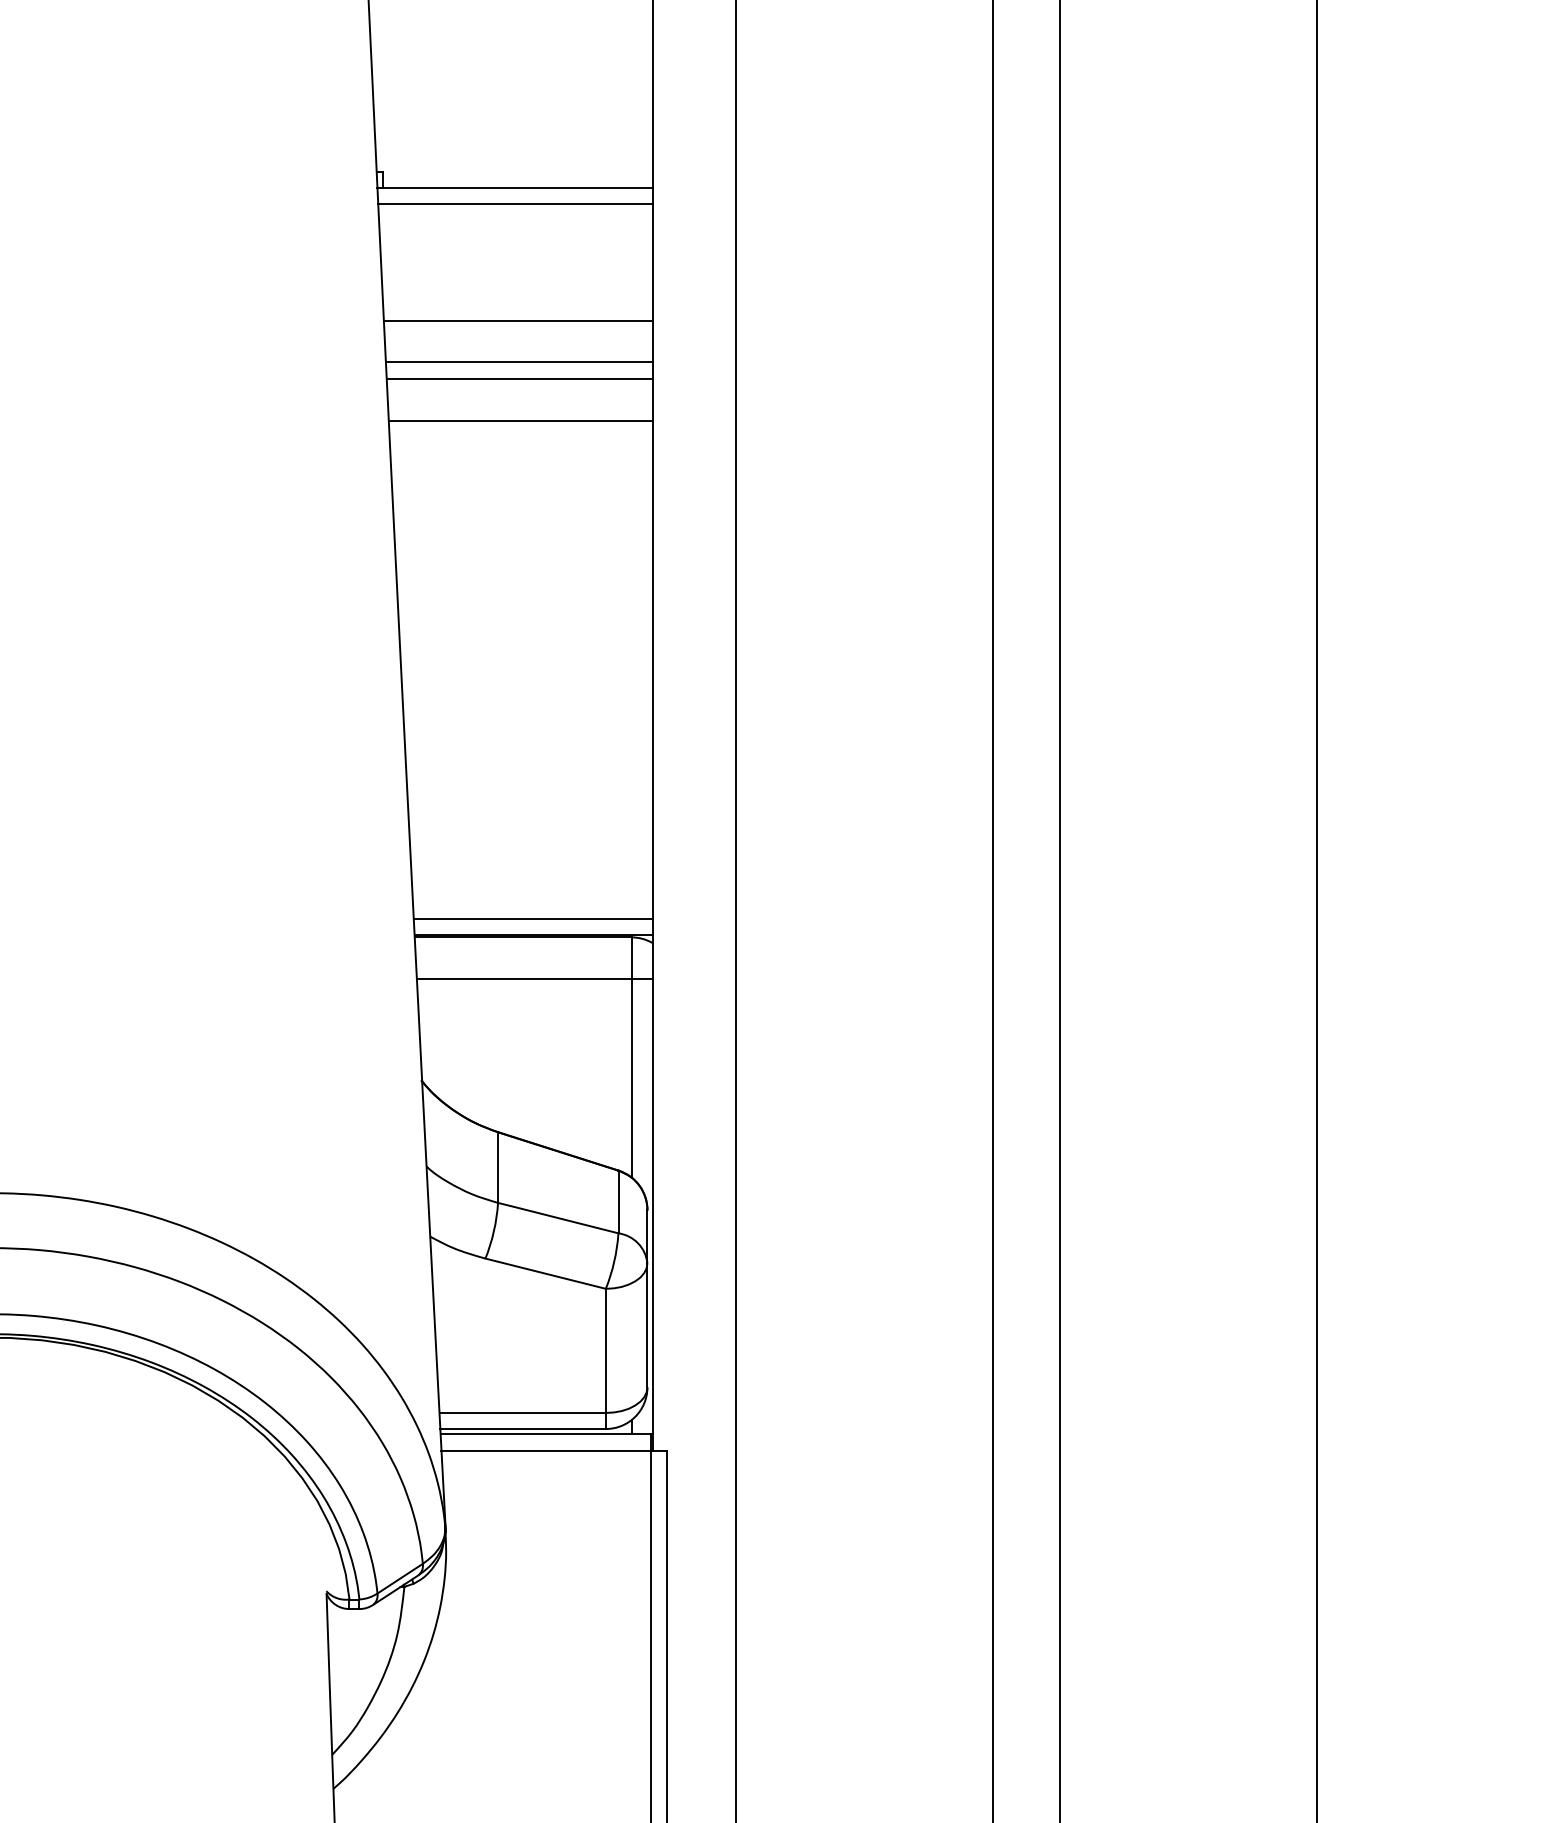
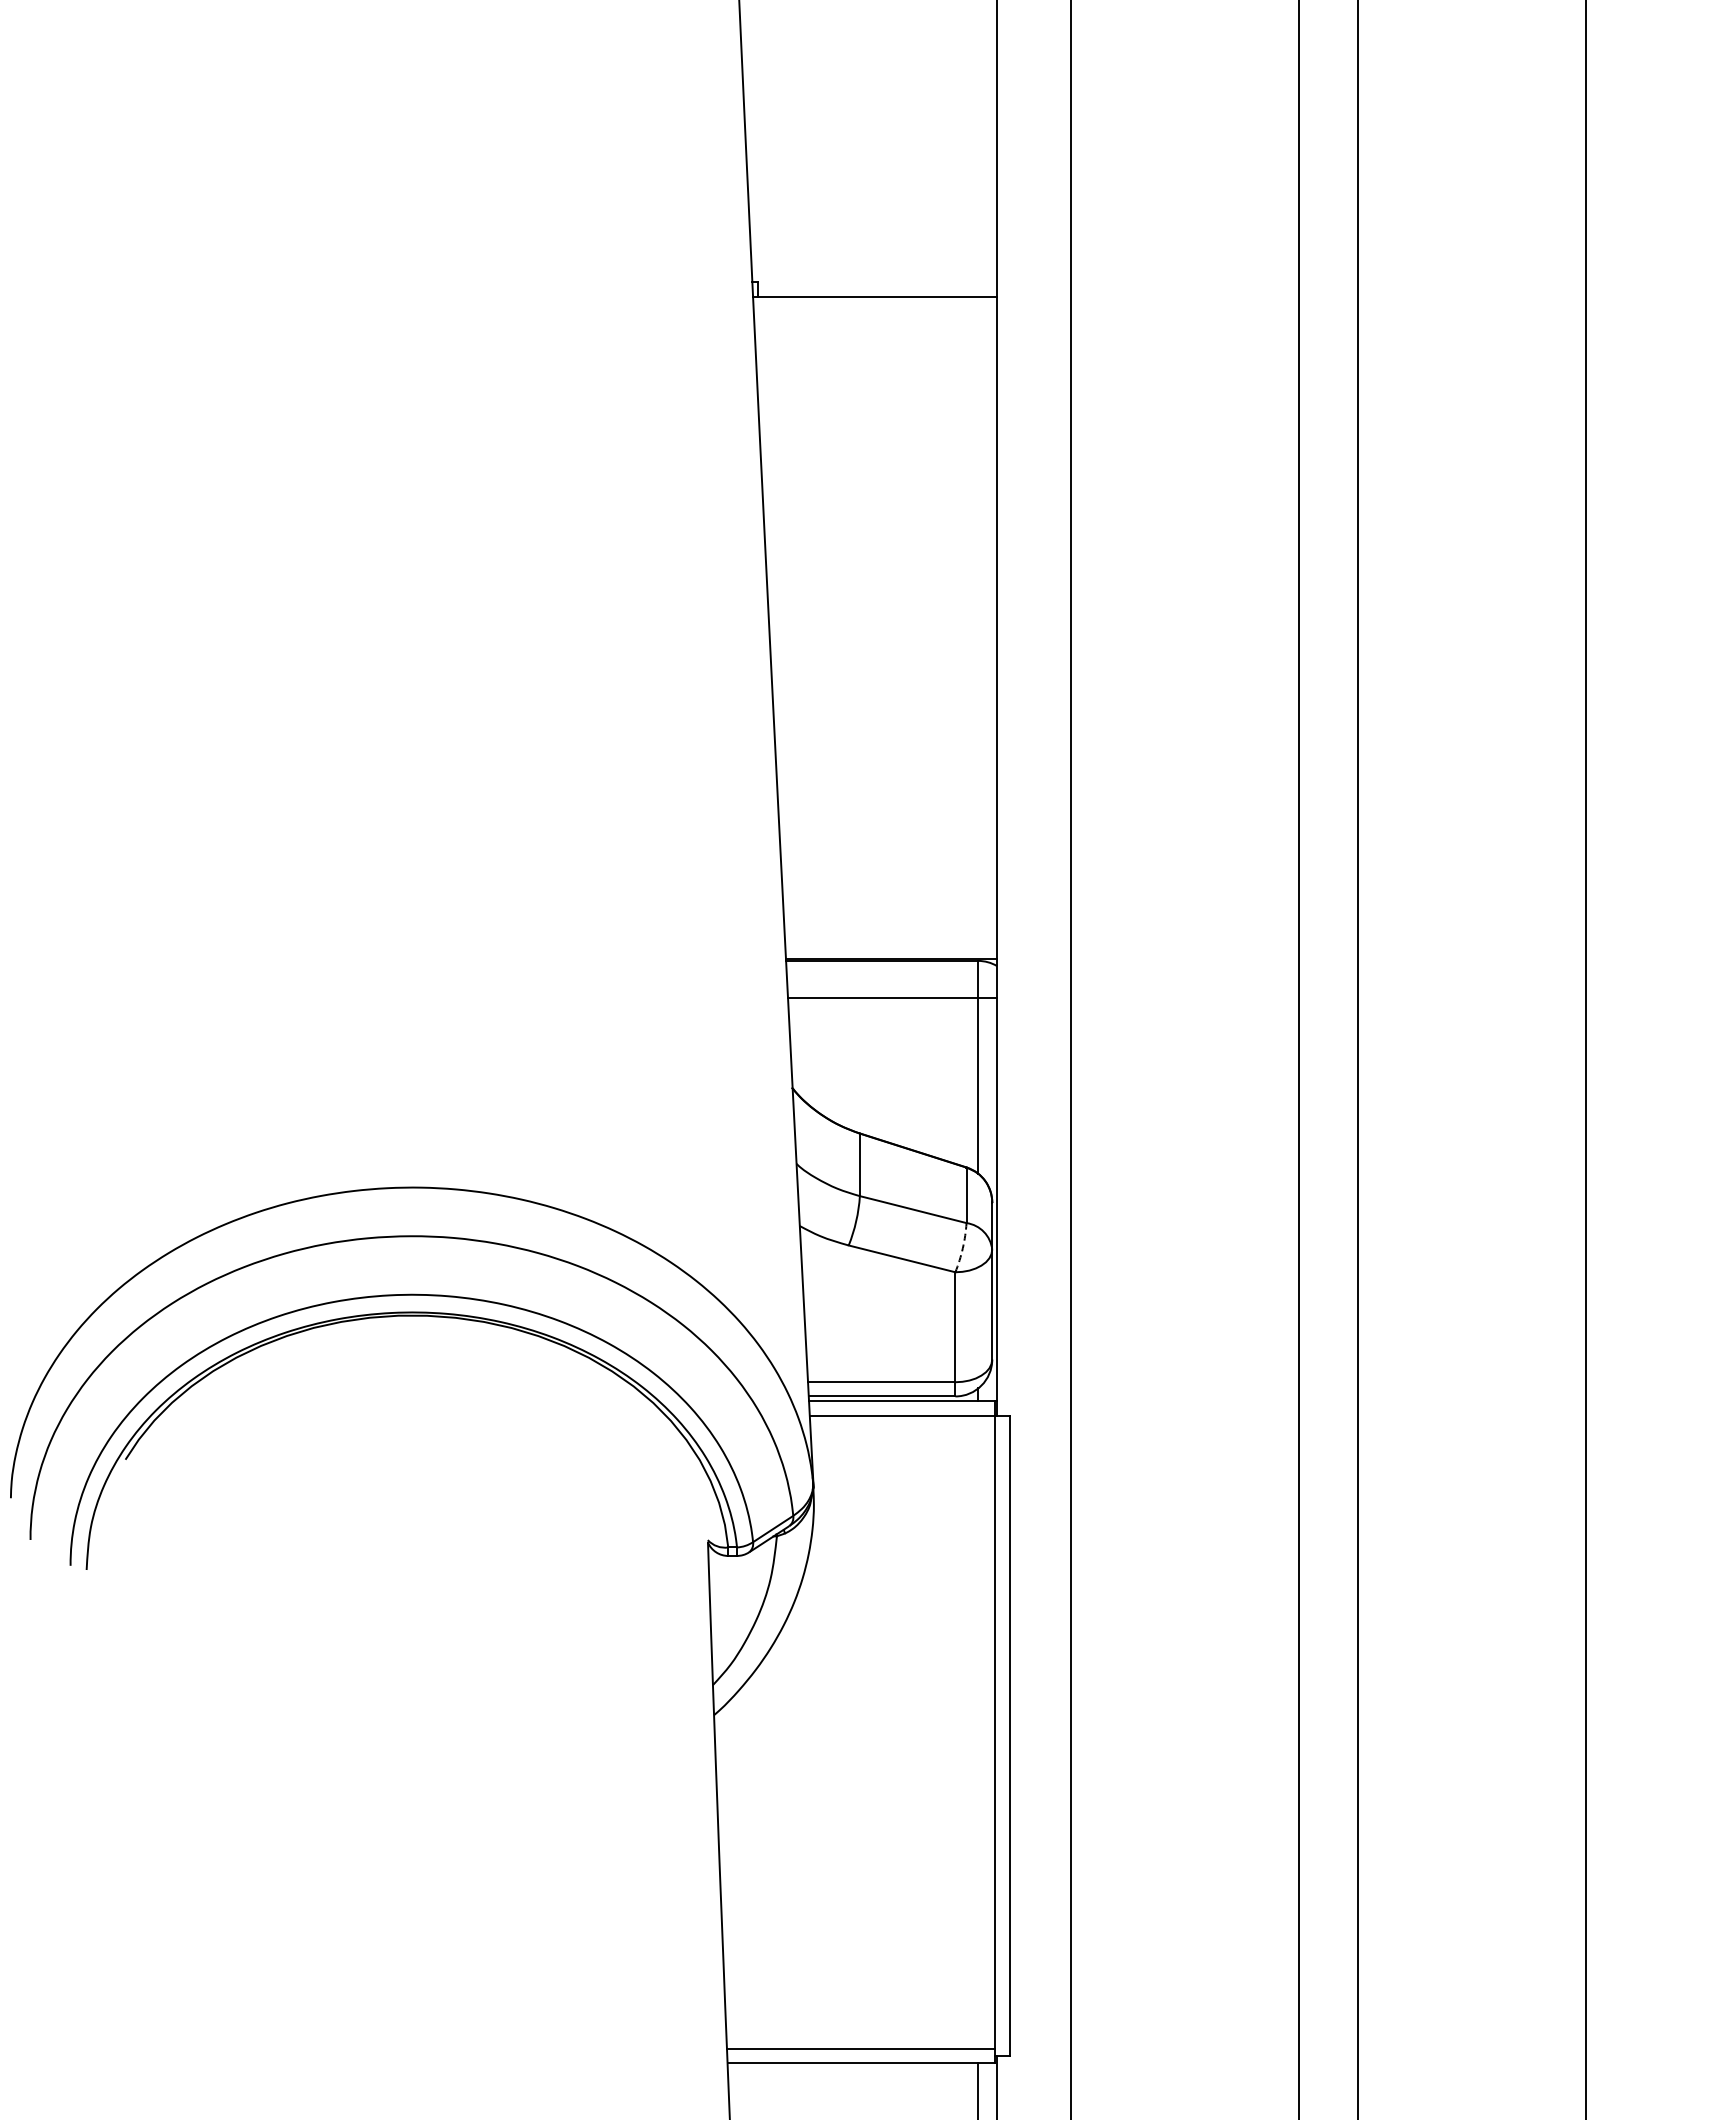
line: (514, 204) -> (874, 311), removed
line: (517, 320) -> (877, 414), removed
line: (519, 362) -> (878, 451), removed
line: (519, 379) -> (878, 466), removed
line: (520, 421) -> (879, 503), removed
line: (532, 918) -> (890, 944), removed
arc: (613, 1262) -> (962, 1248), solid -> dashed

